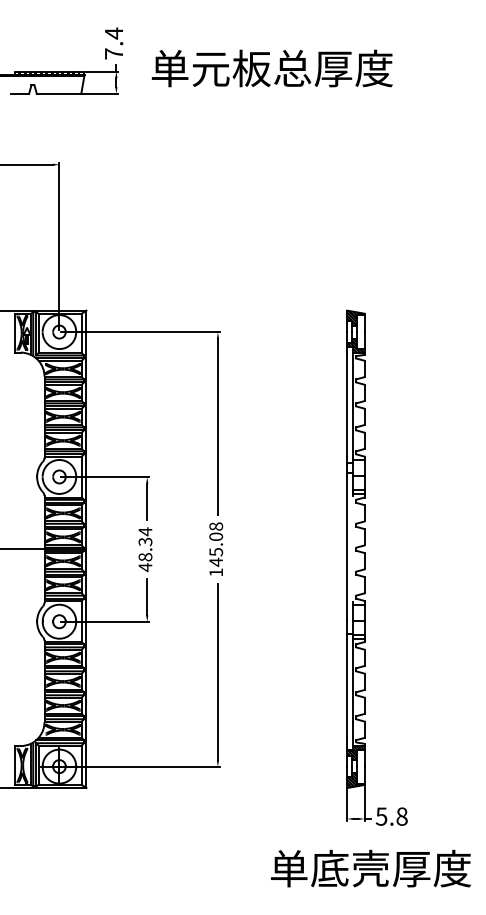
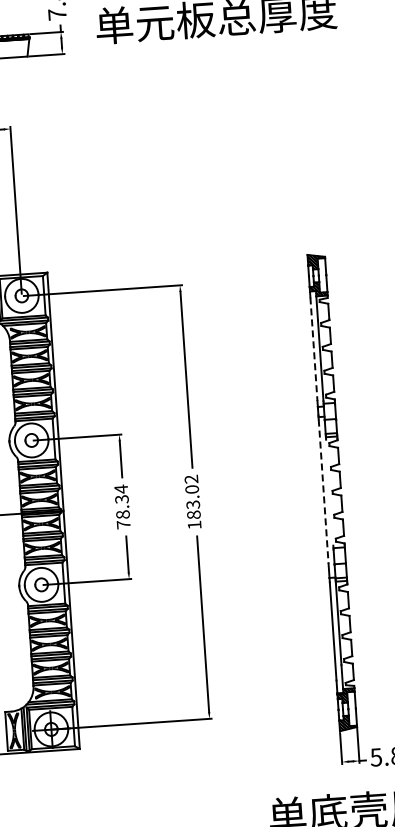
line: (347, 405) -> (314, 349), solid -> dashed
text: (216, 544) -> (193, 497), 145.08 -> 183.02
line: (347, 548) -> (323, 492), solid -> dashed
text: (145, 567) -> (123, 524), 48.34 -> 78.34

